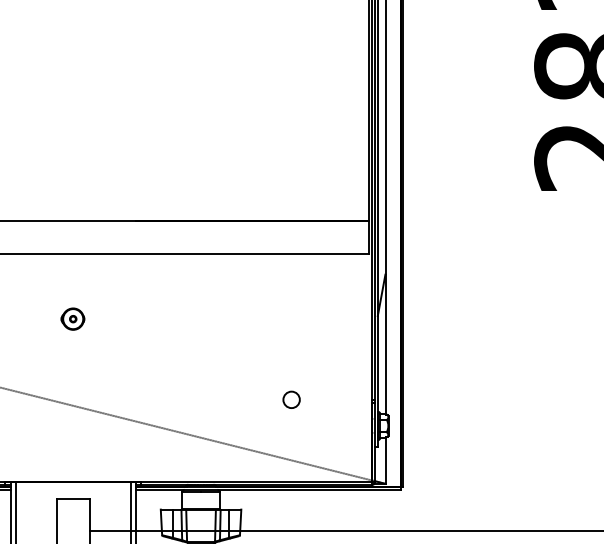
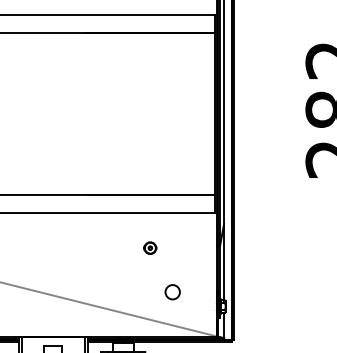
part: (73, 317) -> (150, 247), moved
circle: (291, 400) -> (172, 292), size x1.6

